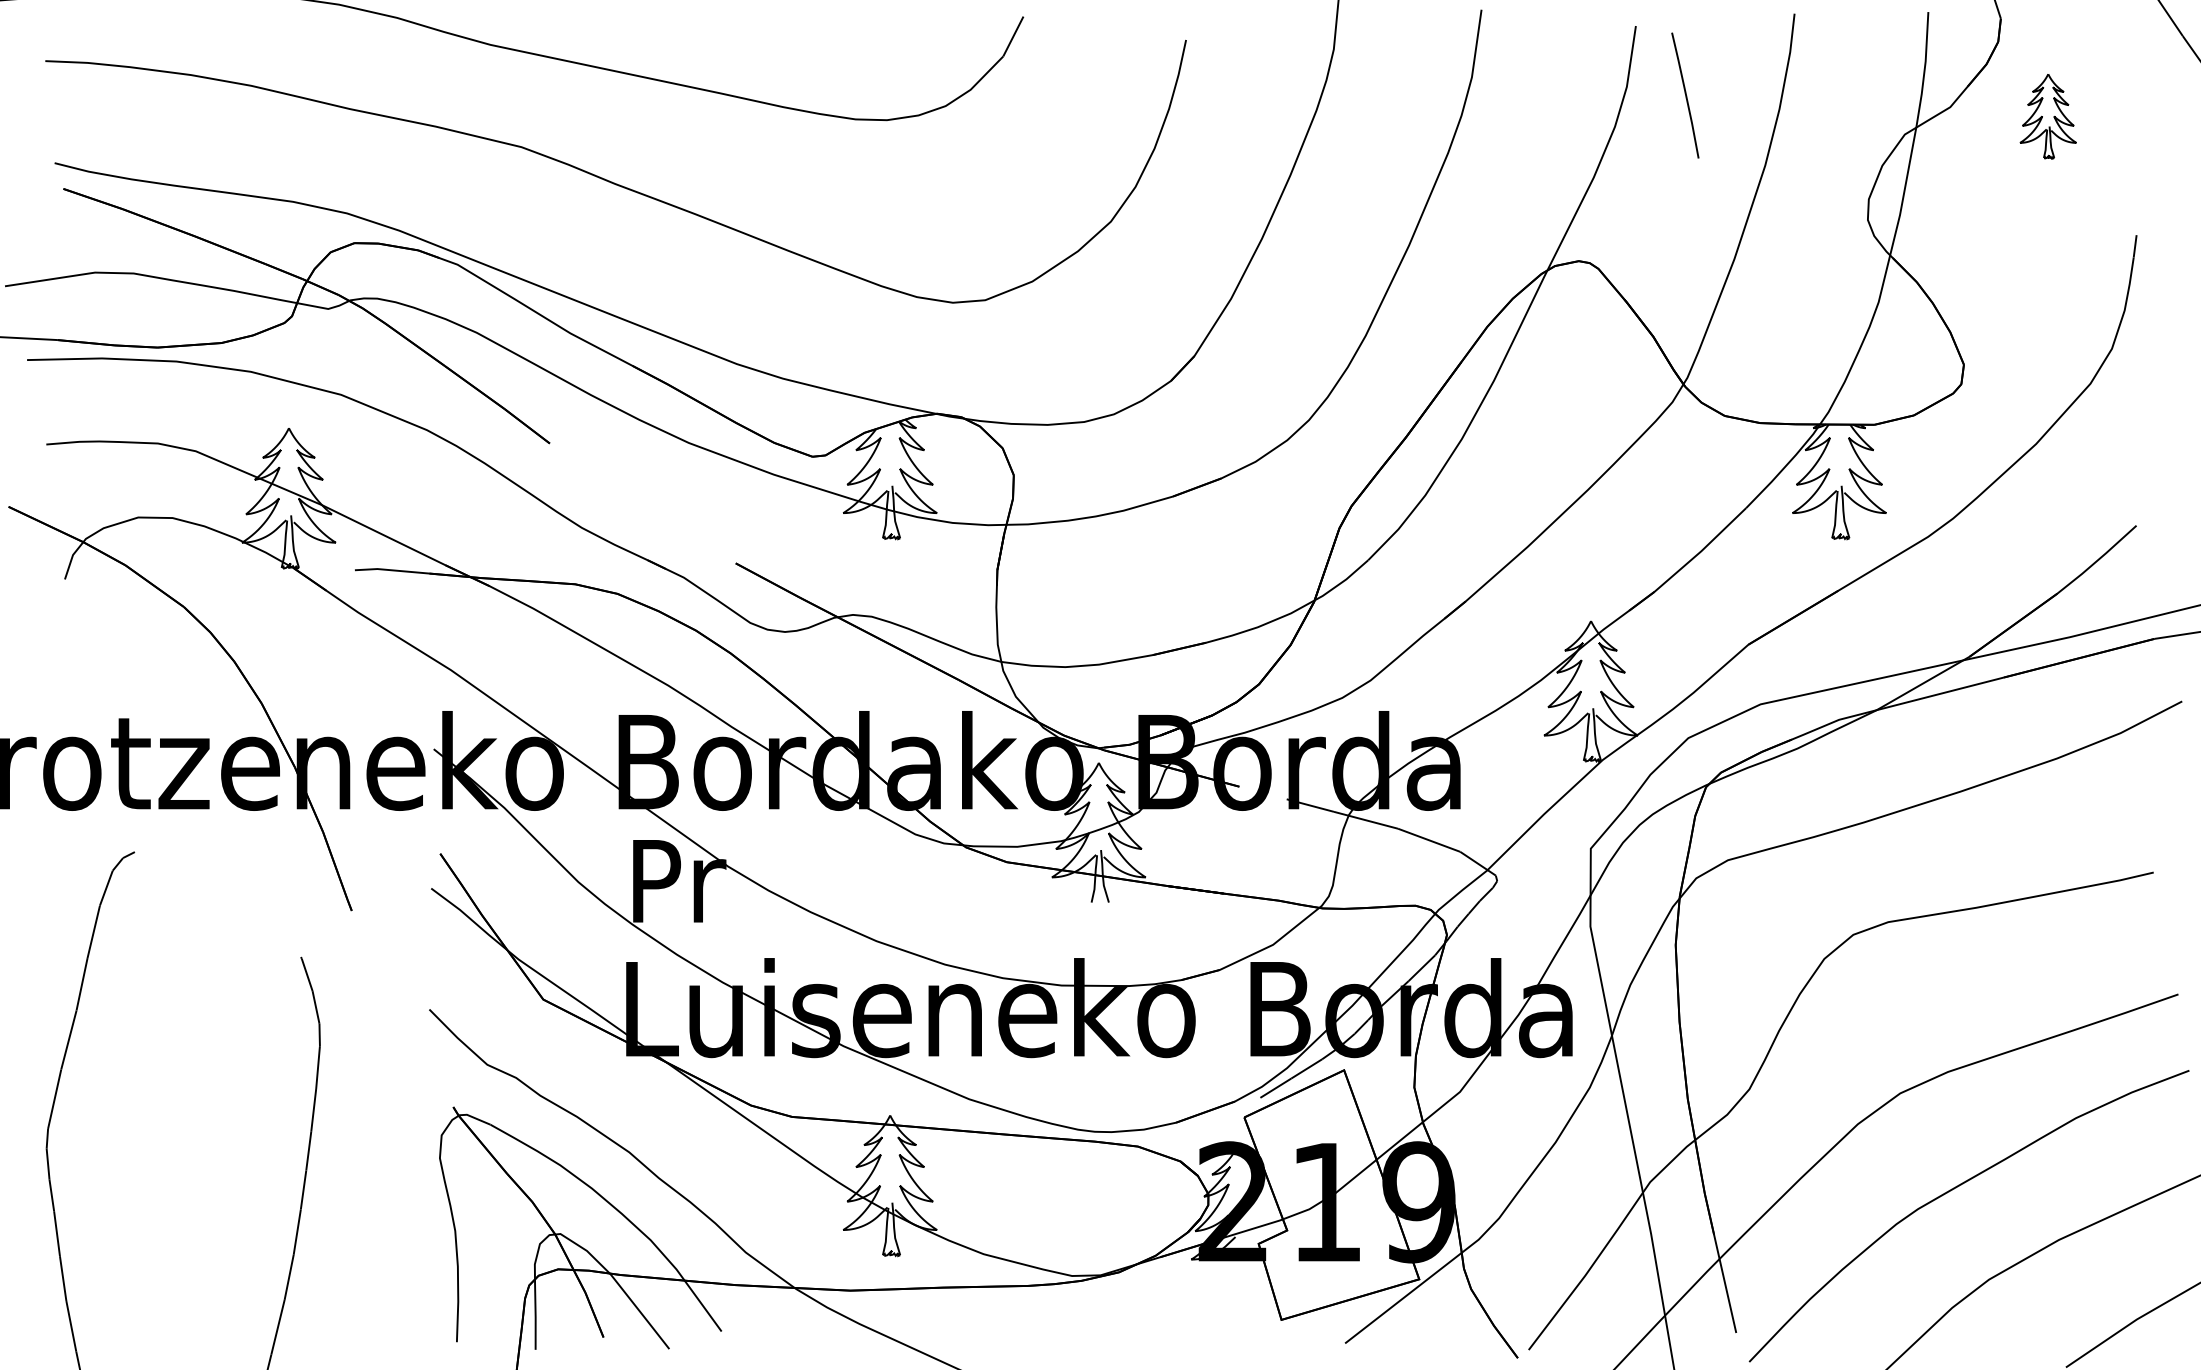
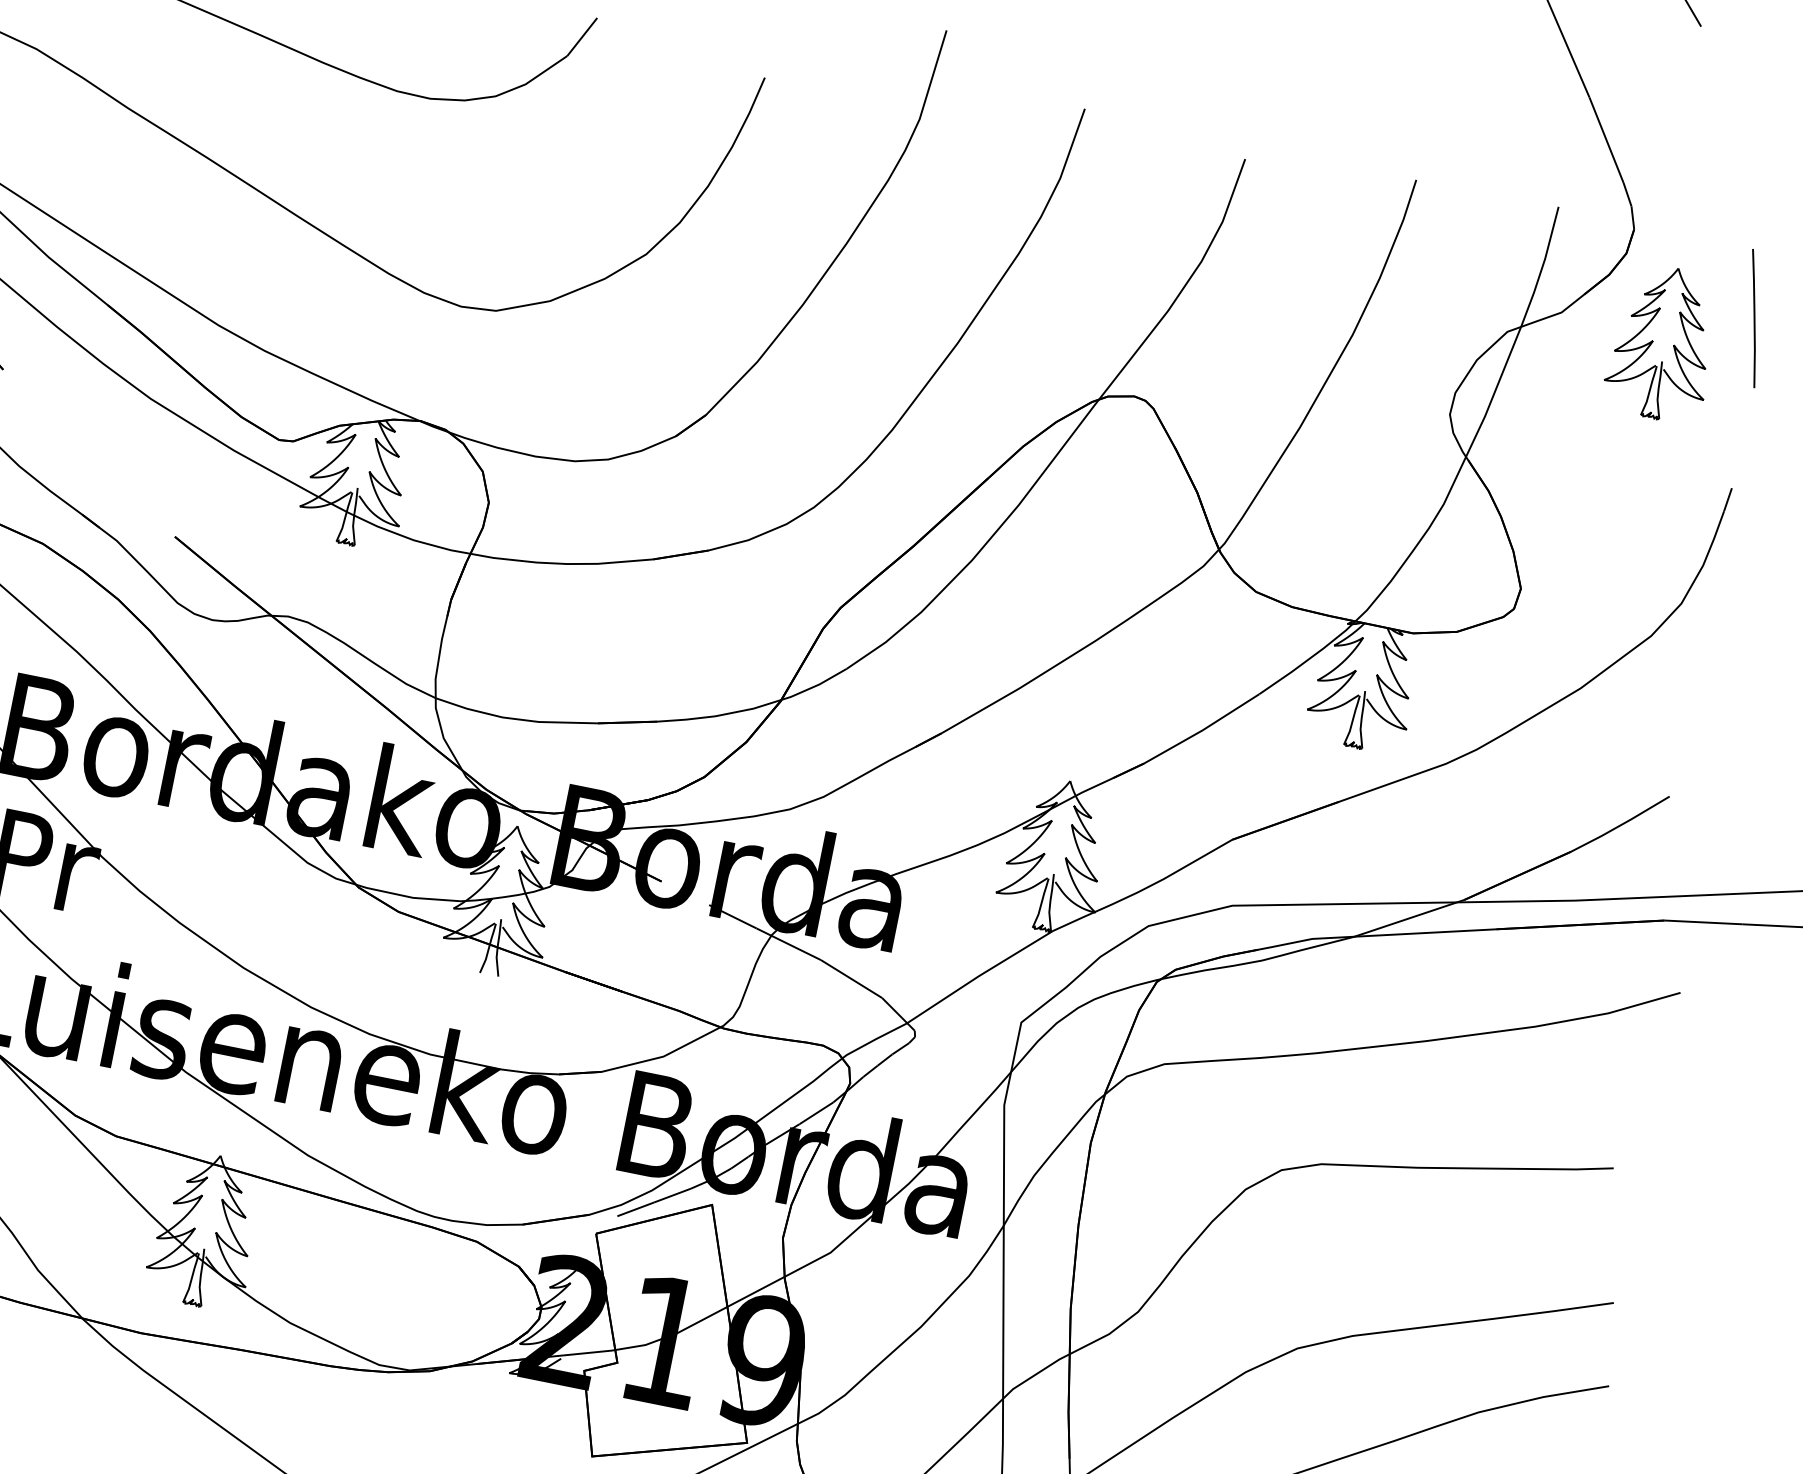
line: (1685, 95) -> (1753, 318), moved
part: (2048, 116) -> (1663, 343), size x1.67

